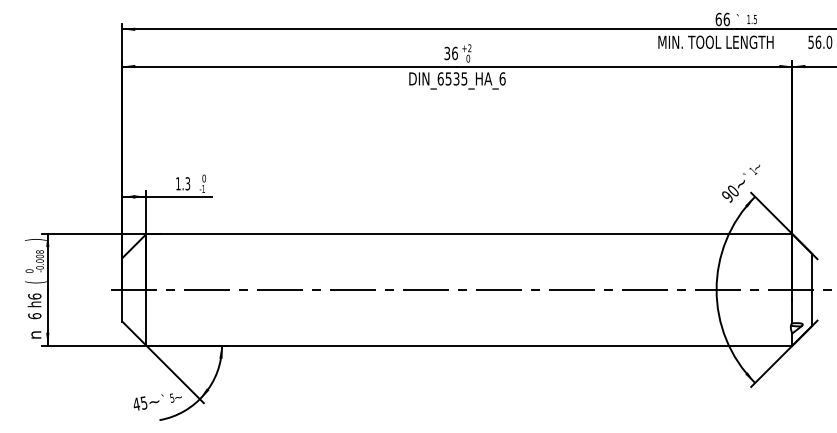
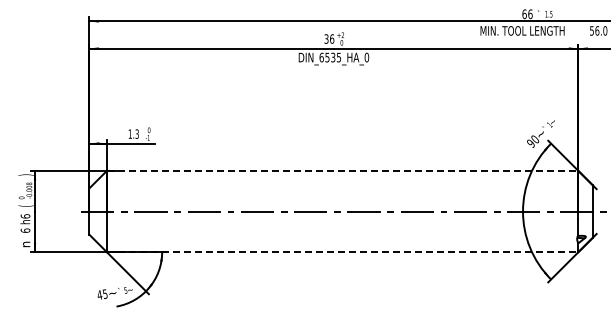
text: (502, 77) -> (366, 56), DIN_6535_HA_6 -> DIN_6535_HA_0
line: (469, 233) -> (342, 170), solid -> dashed
line: (469, 346) -> (342, 252), solid -> dashed

